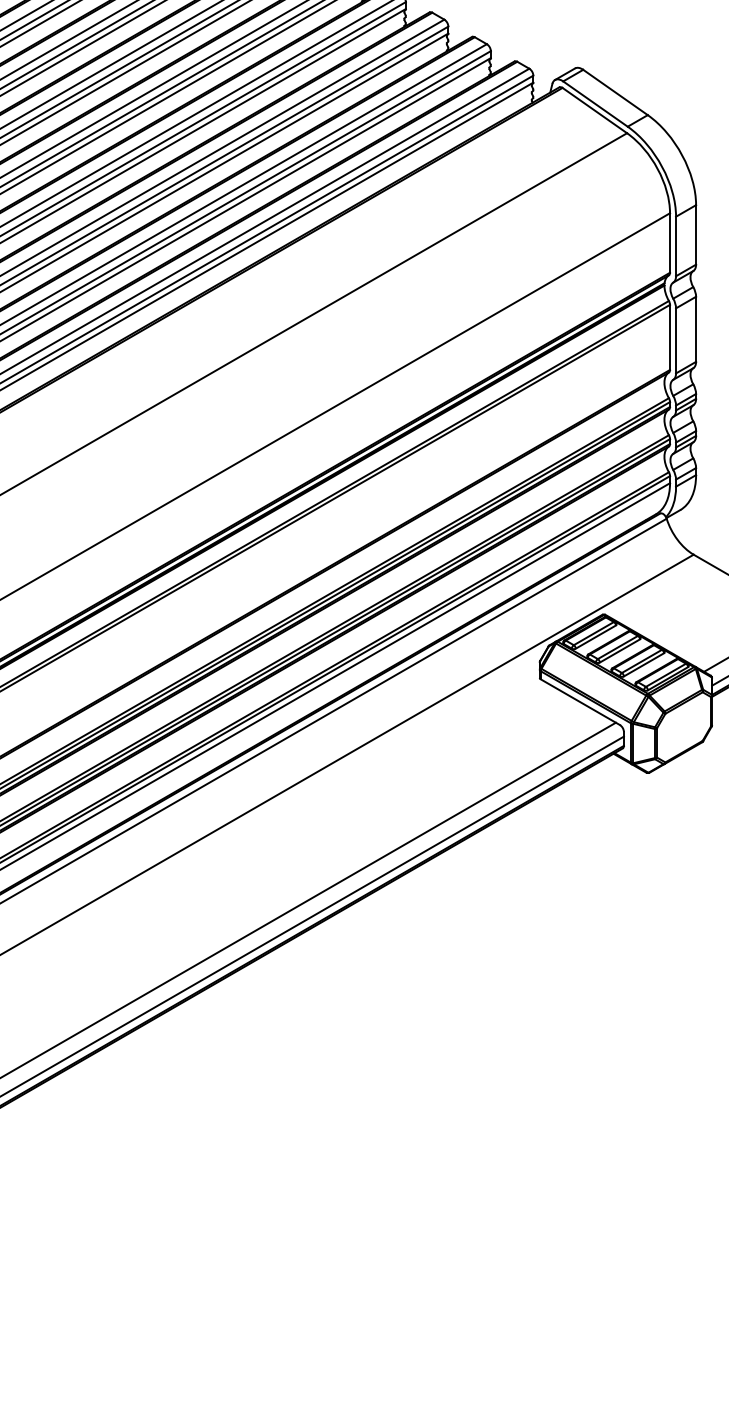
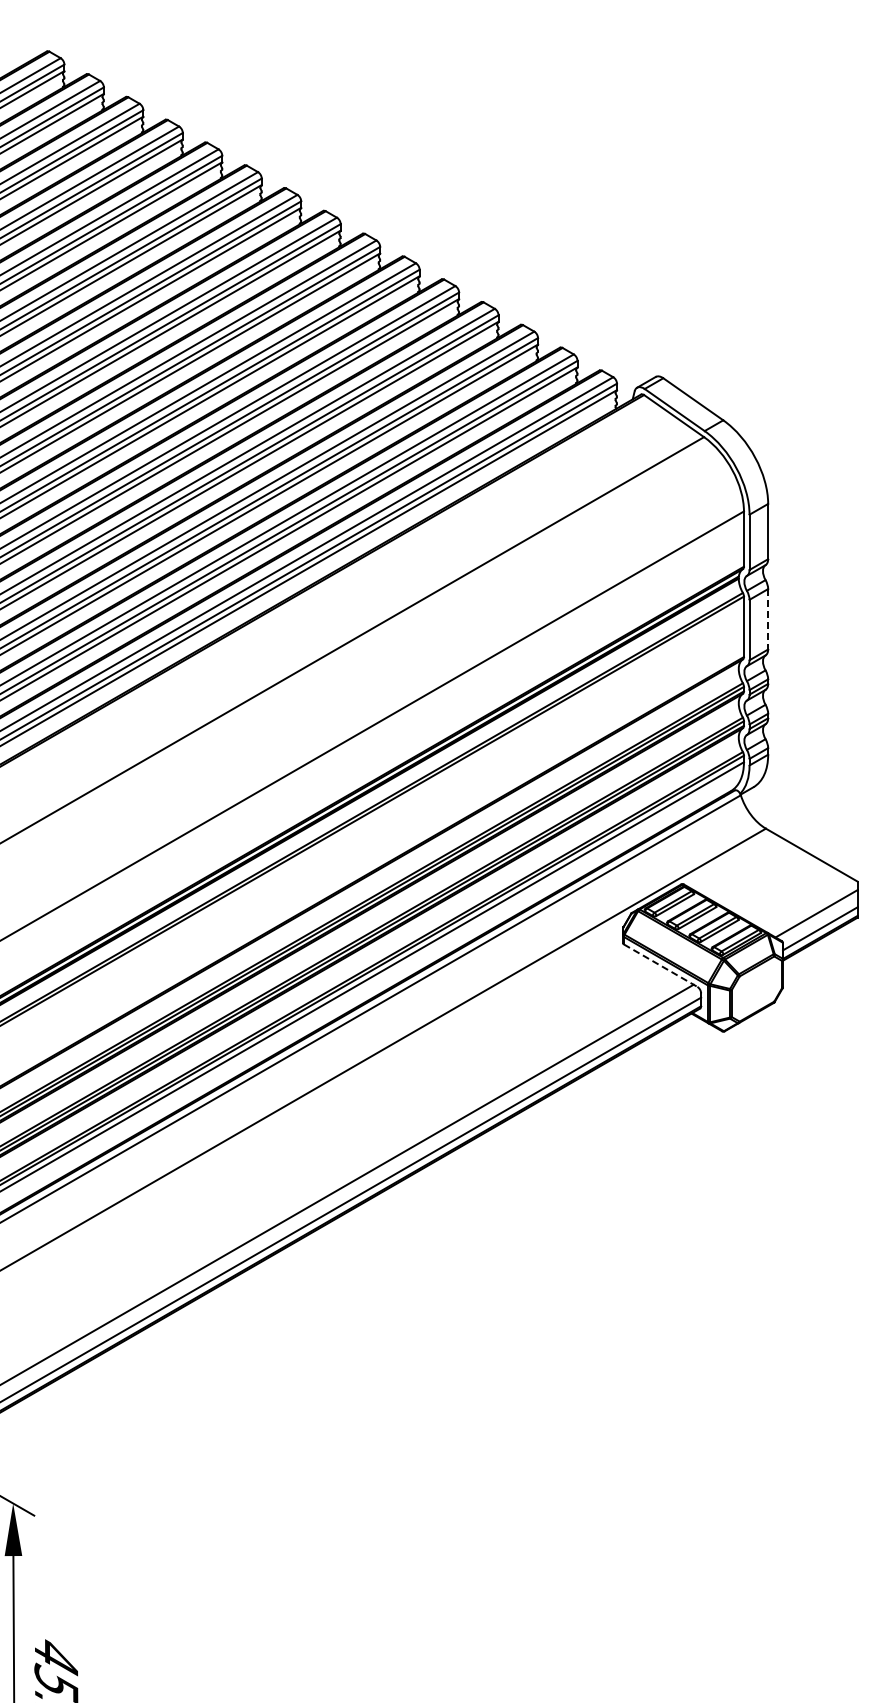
line: (696, 329) -> (768, 619), solid -> dashed
line: (581, 702) -> (661, 965), solid -> dashed

